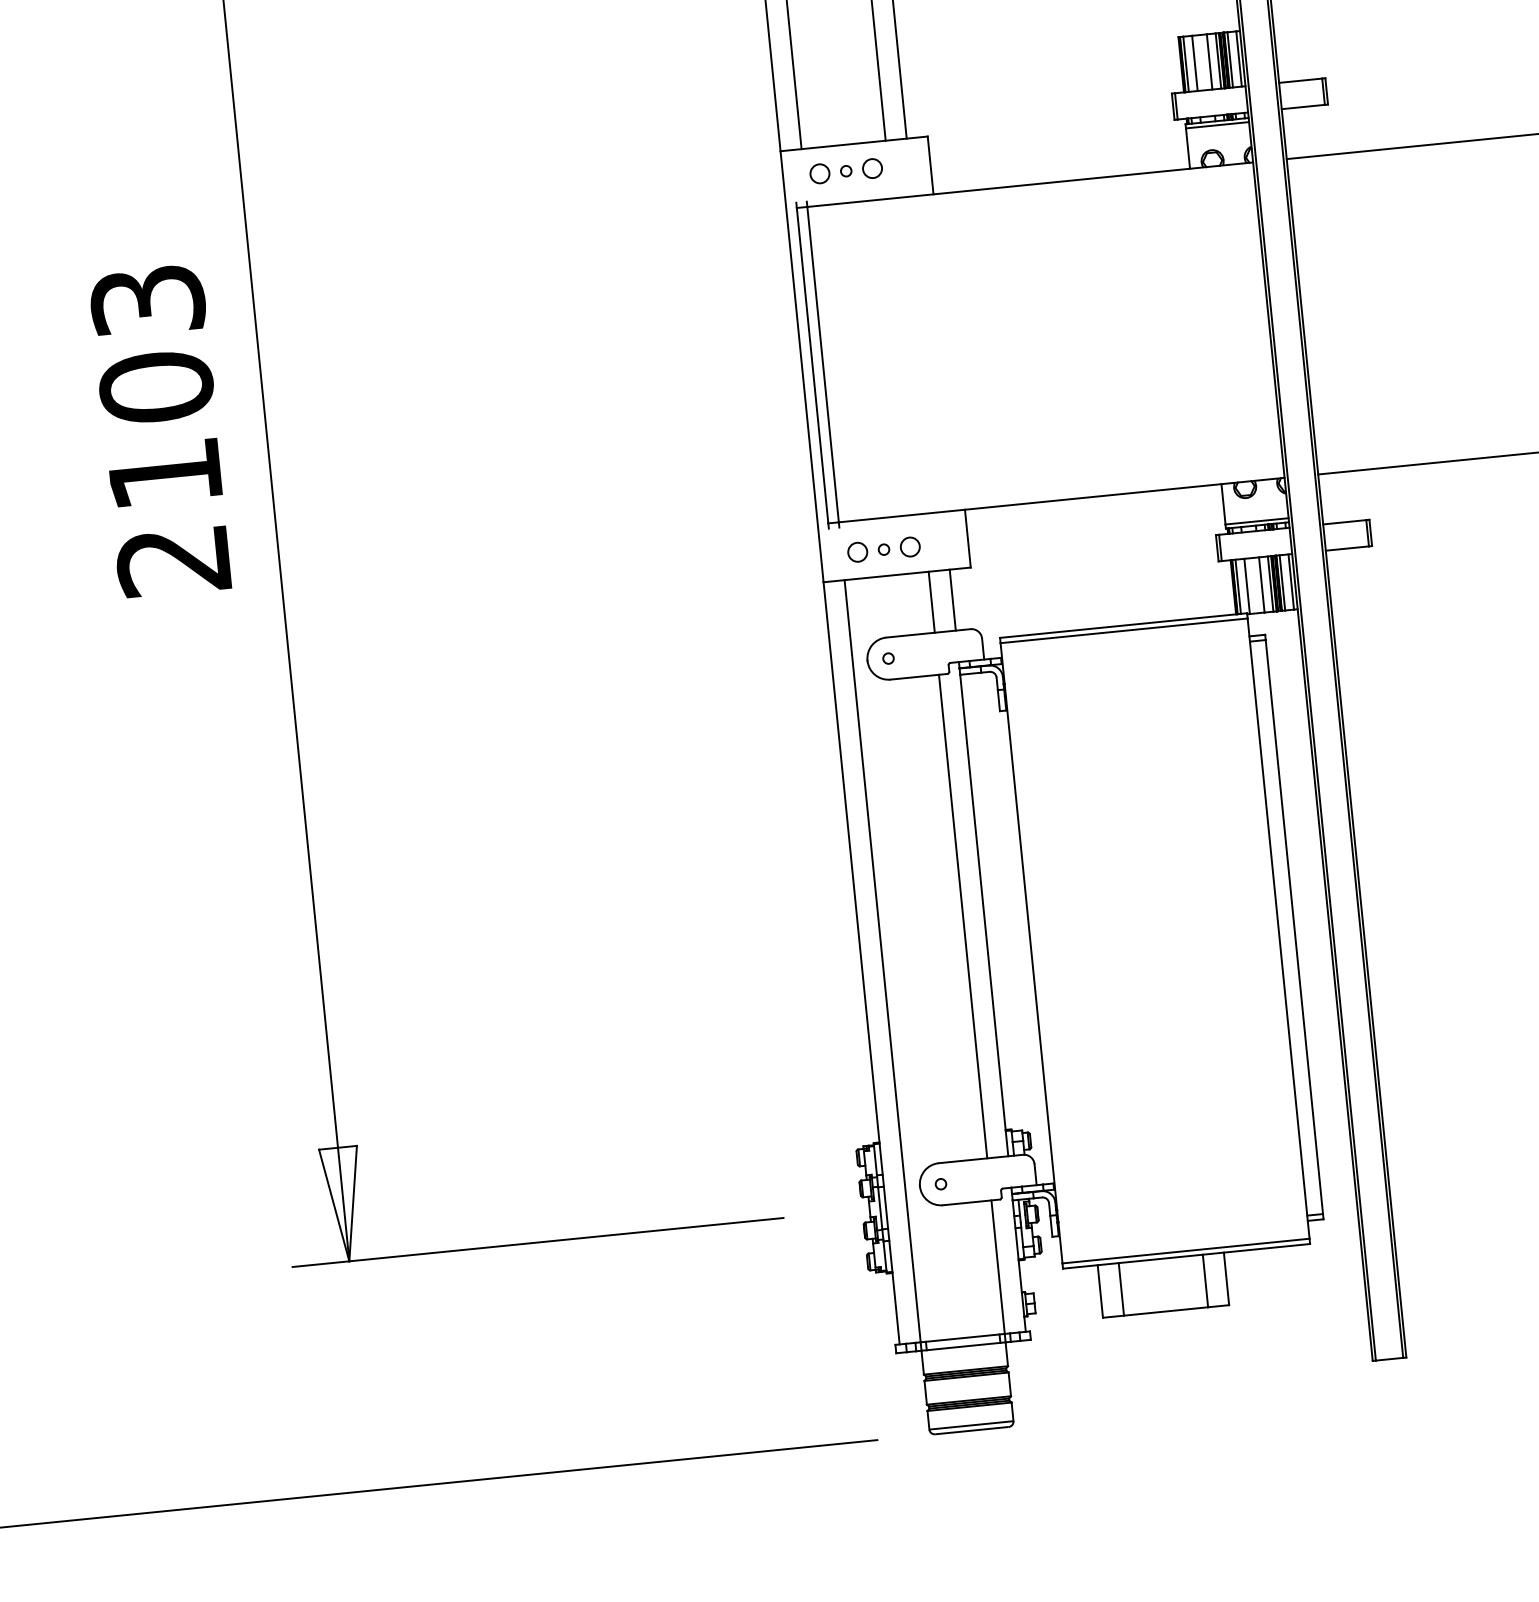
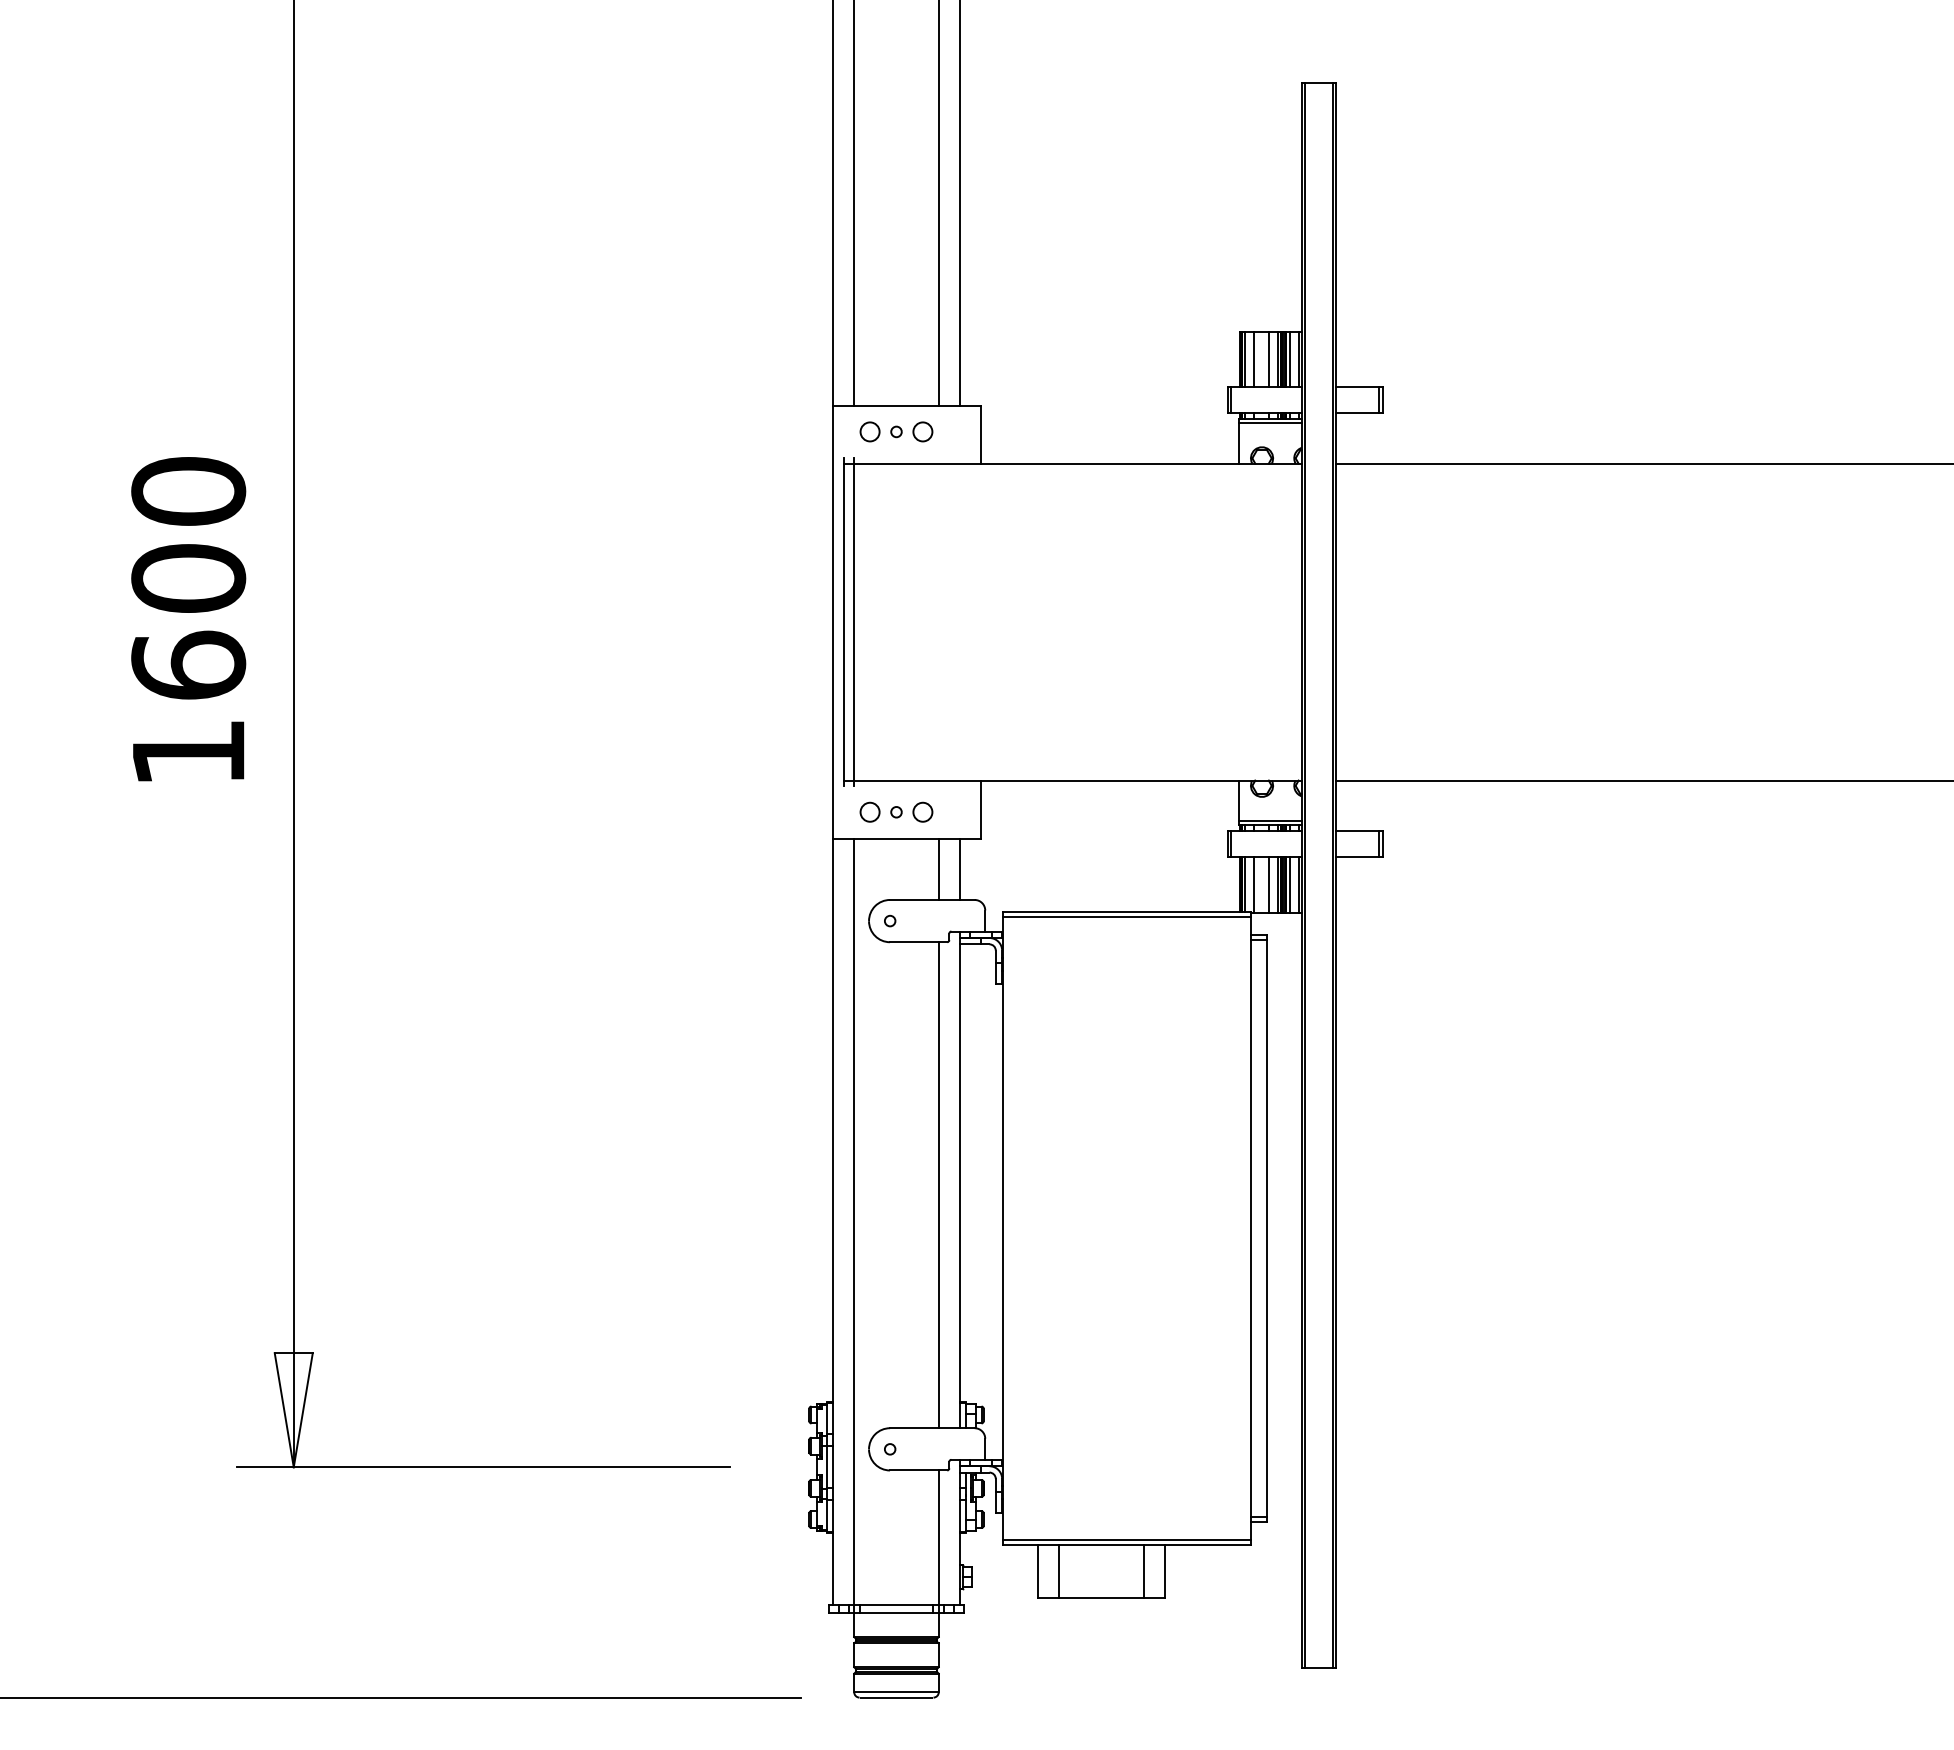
text: (160, 430) -> (188, 621), 2103 -> 1600

